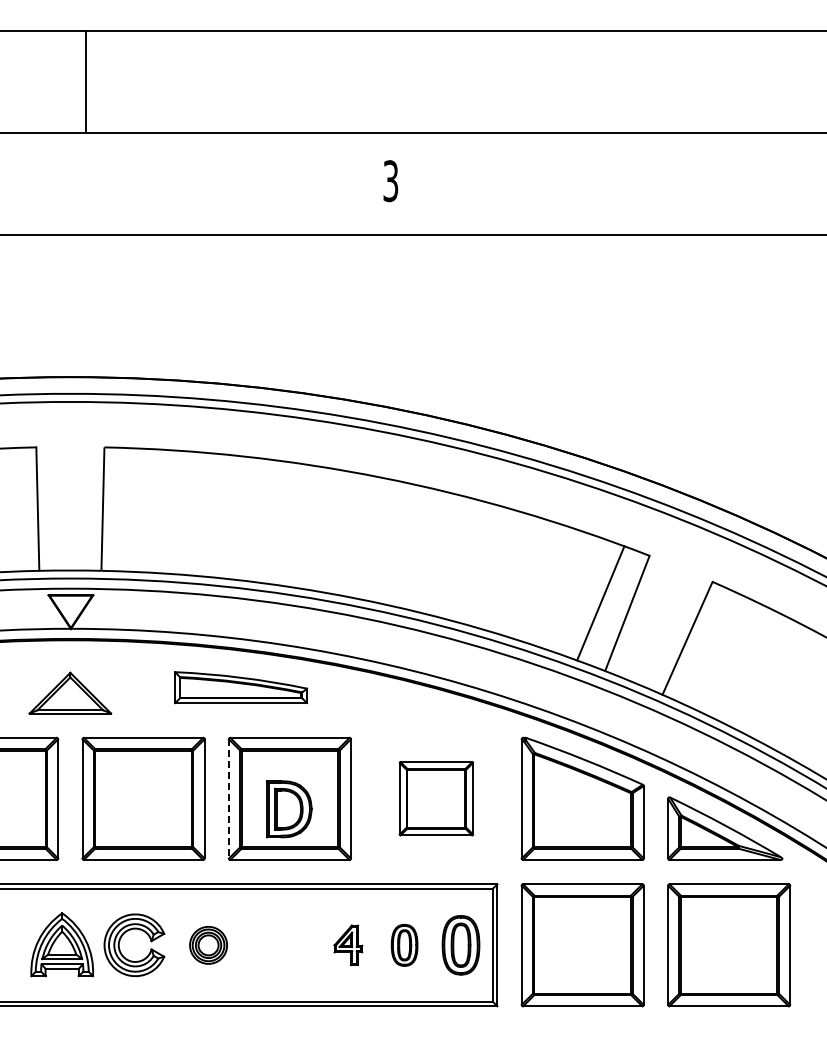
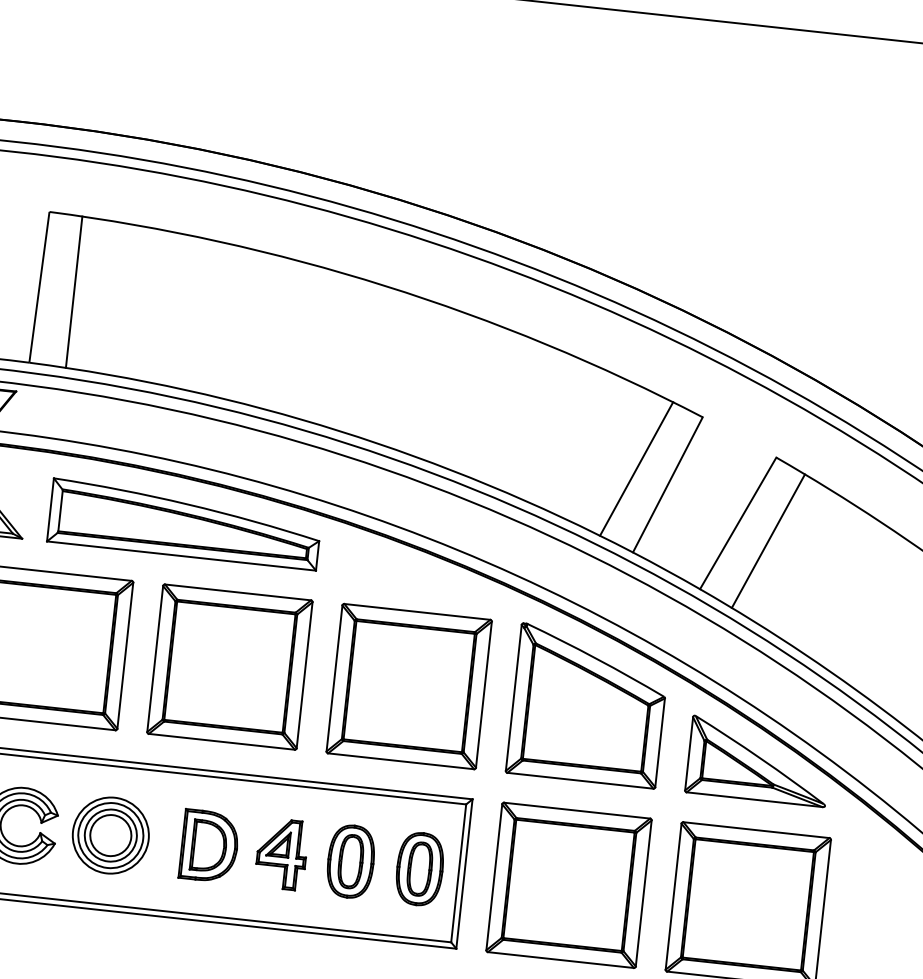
line: (131, 509) -> (74, 291), added
line: (713, 649) -> (768, 540), added
part: (240, 687) -> (184, 524), size x1.67
line: (228, 798) -> (154, 658), dashed -> solid
part: (436, 798) -> (409, 686), size x1.67
part: (288, 809) -> (208, 846), moved
part: (208, 945) -> (110, 835), size x1.67
part: (348, 945) -> (282, 854), size x1.43
part: (404, 945) -> (350, 861), size x1.43

